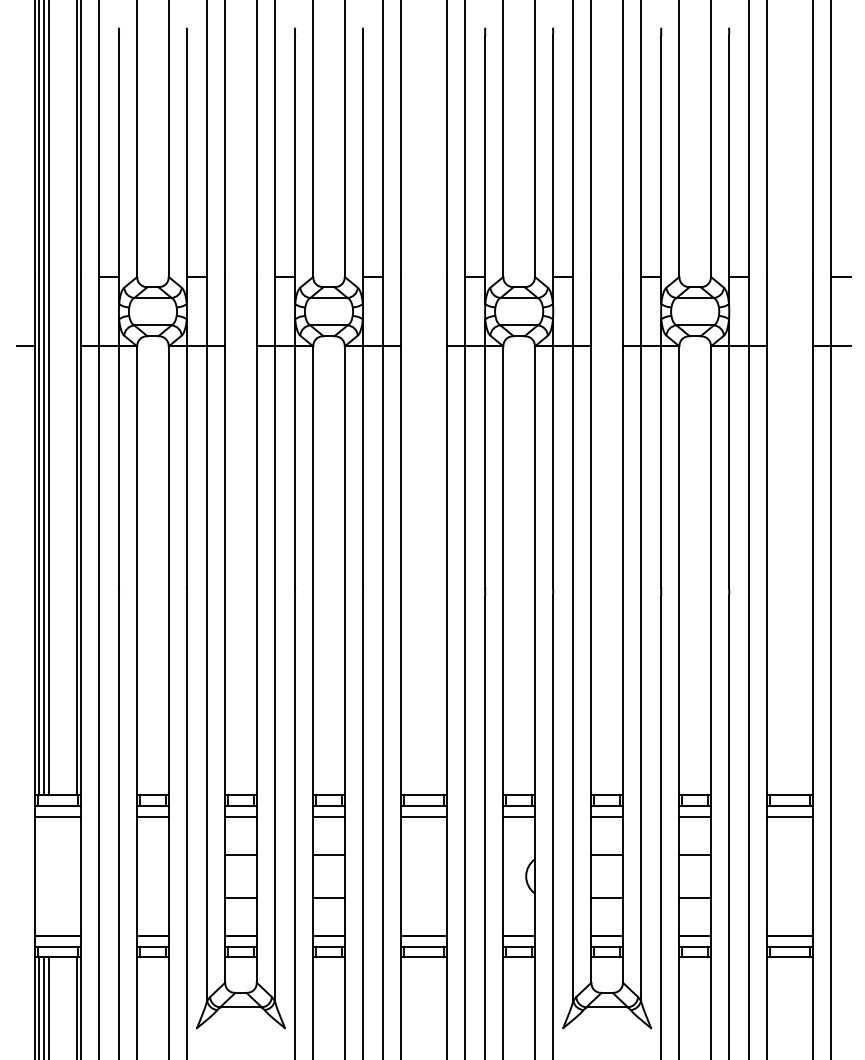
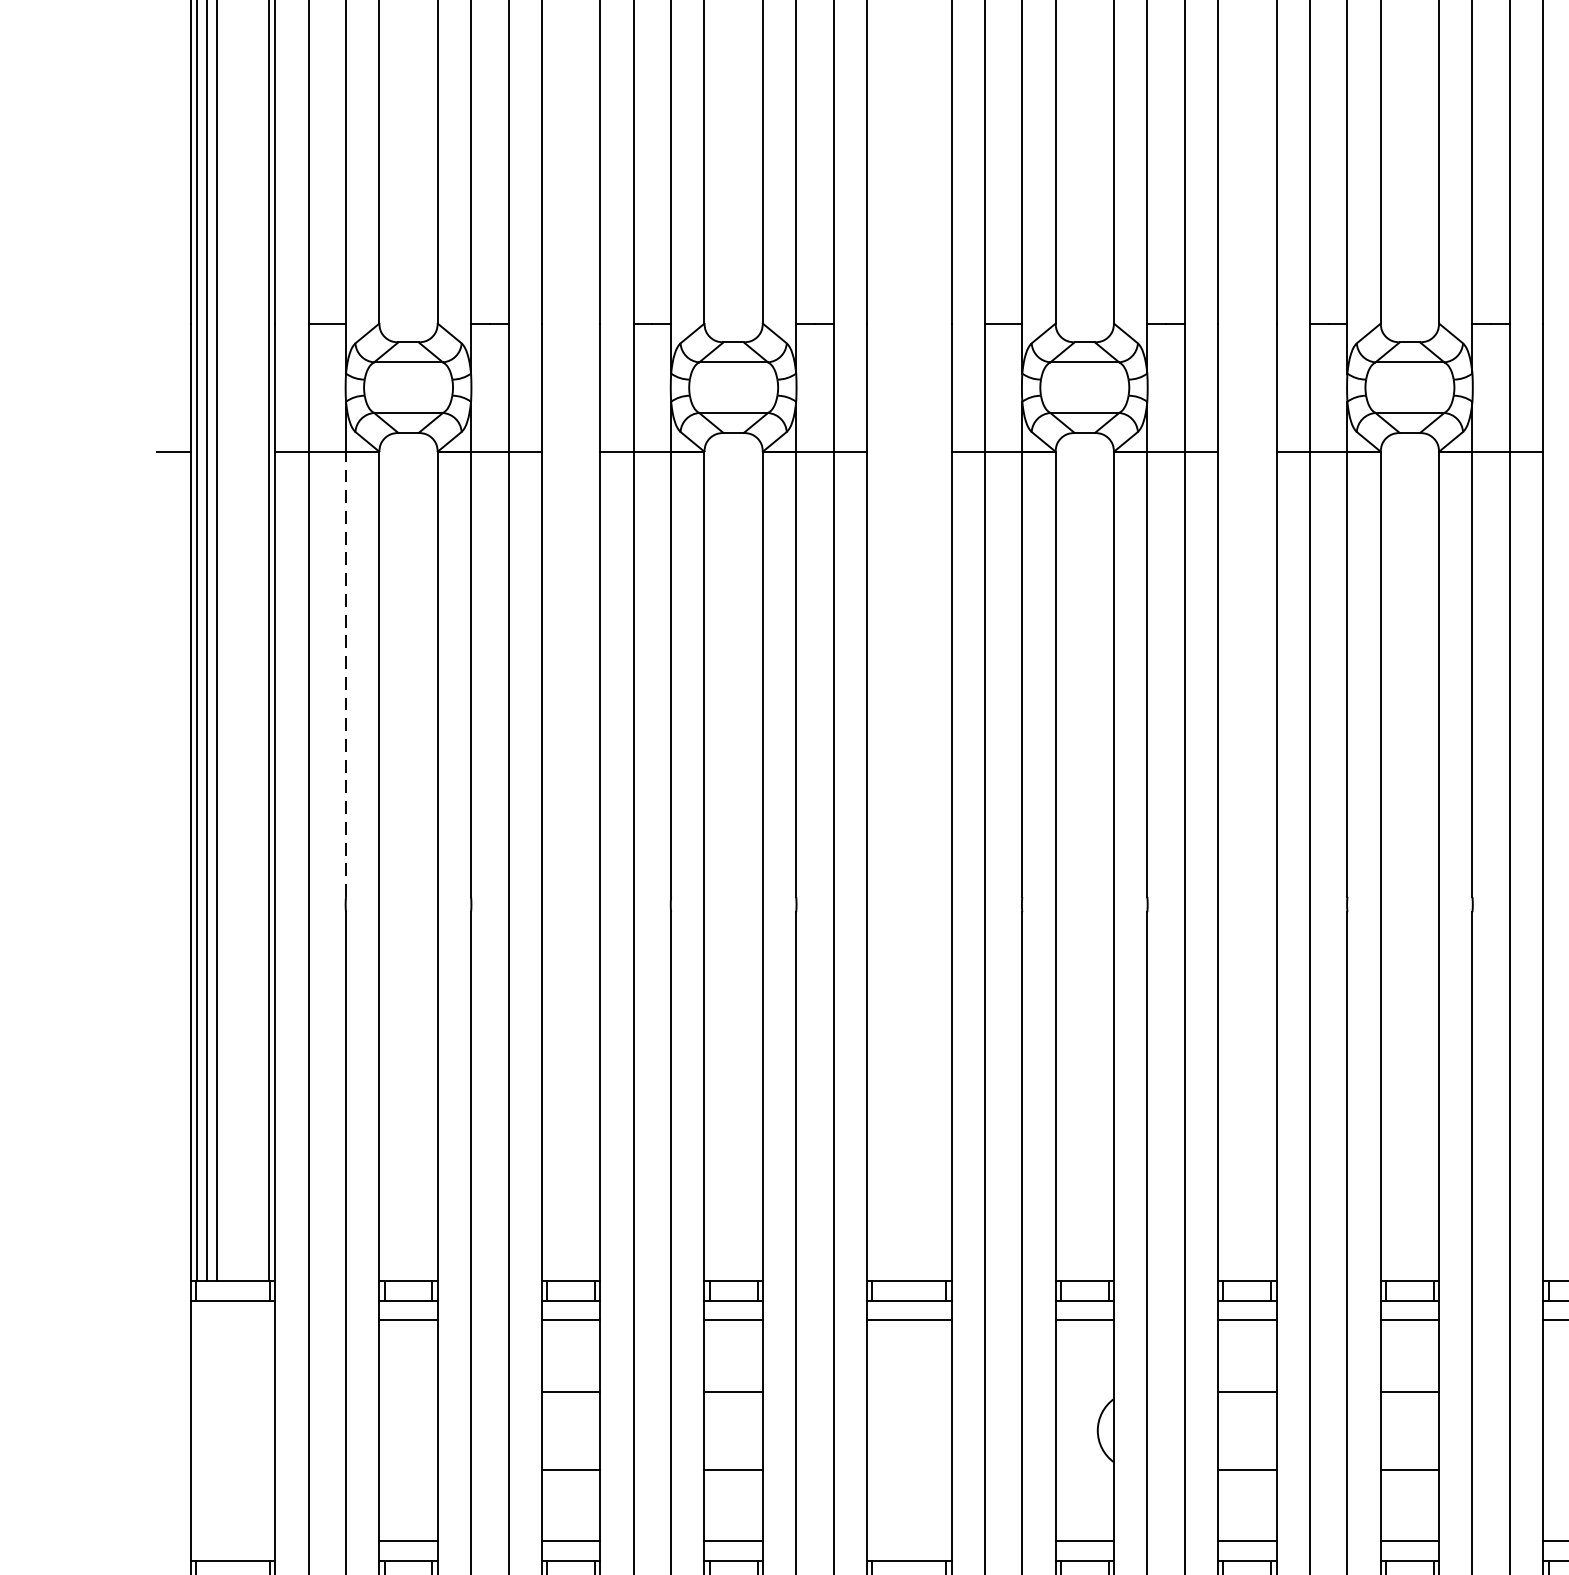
line: (119, 466) -> (346, 673), solid -> dashed
line: (57, 816) -> (232, 1319), removed
line: (57, 936) -> (232, 1541), removed
line: (423, 936) -> (908, 1541), removed

